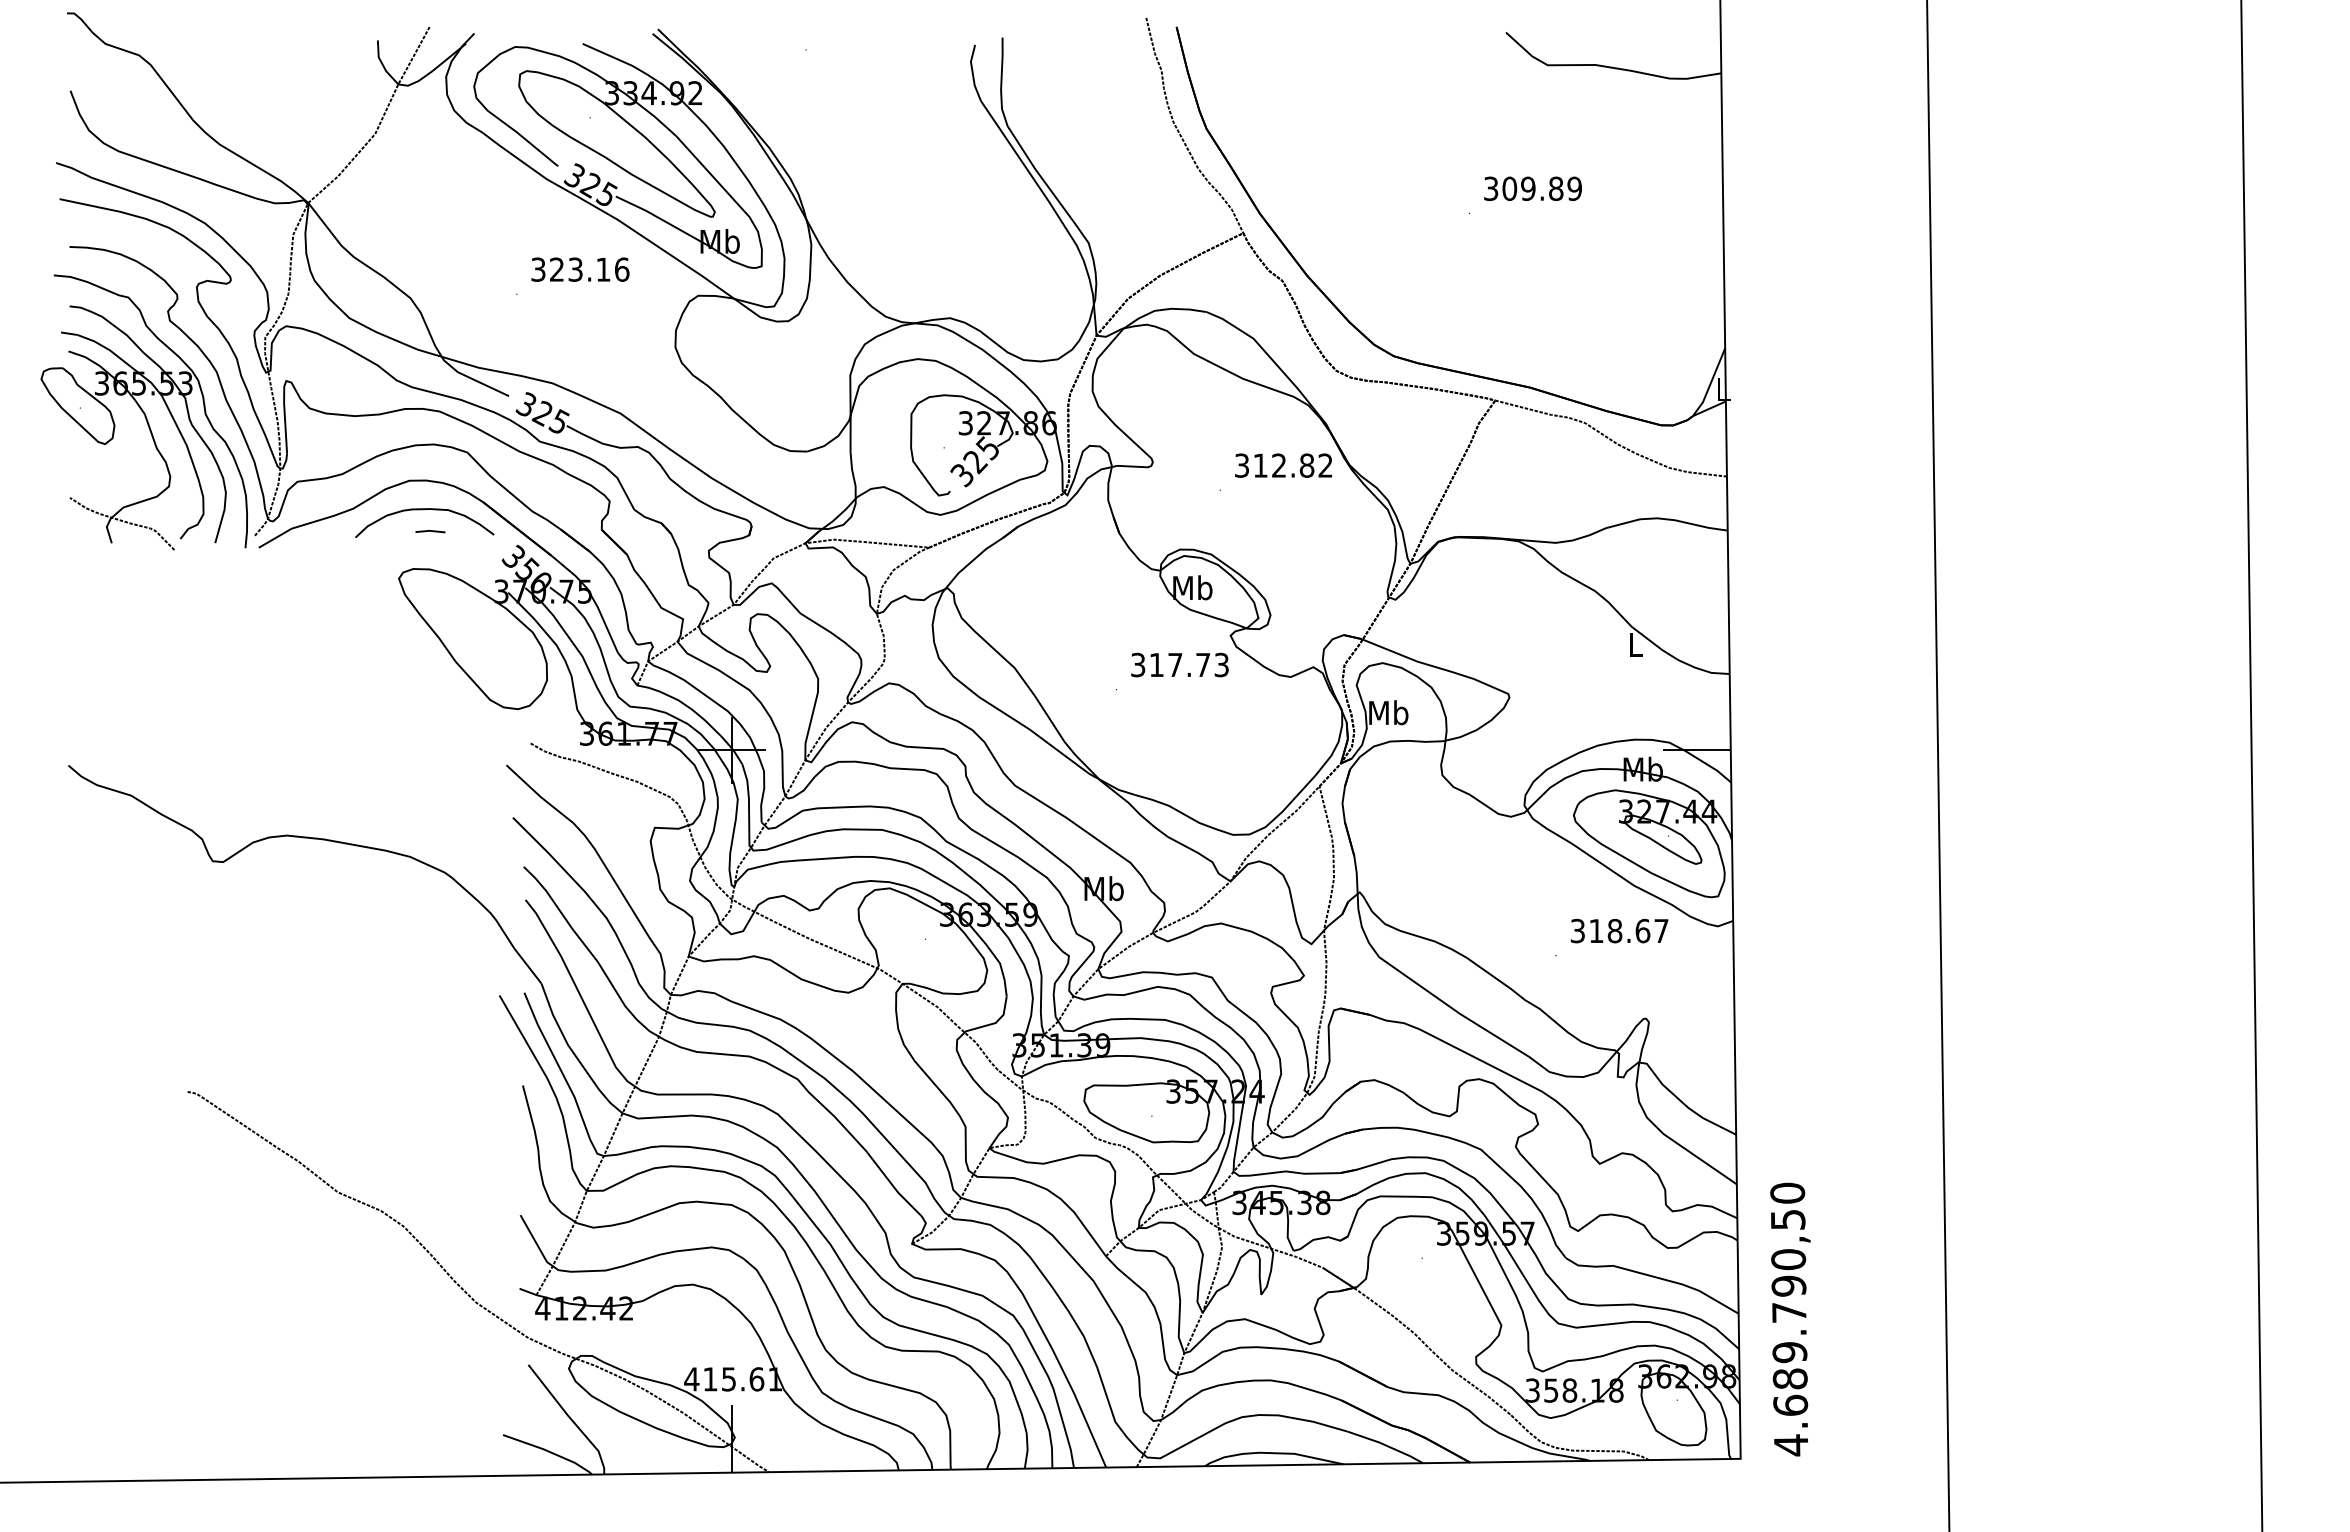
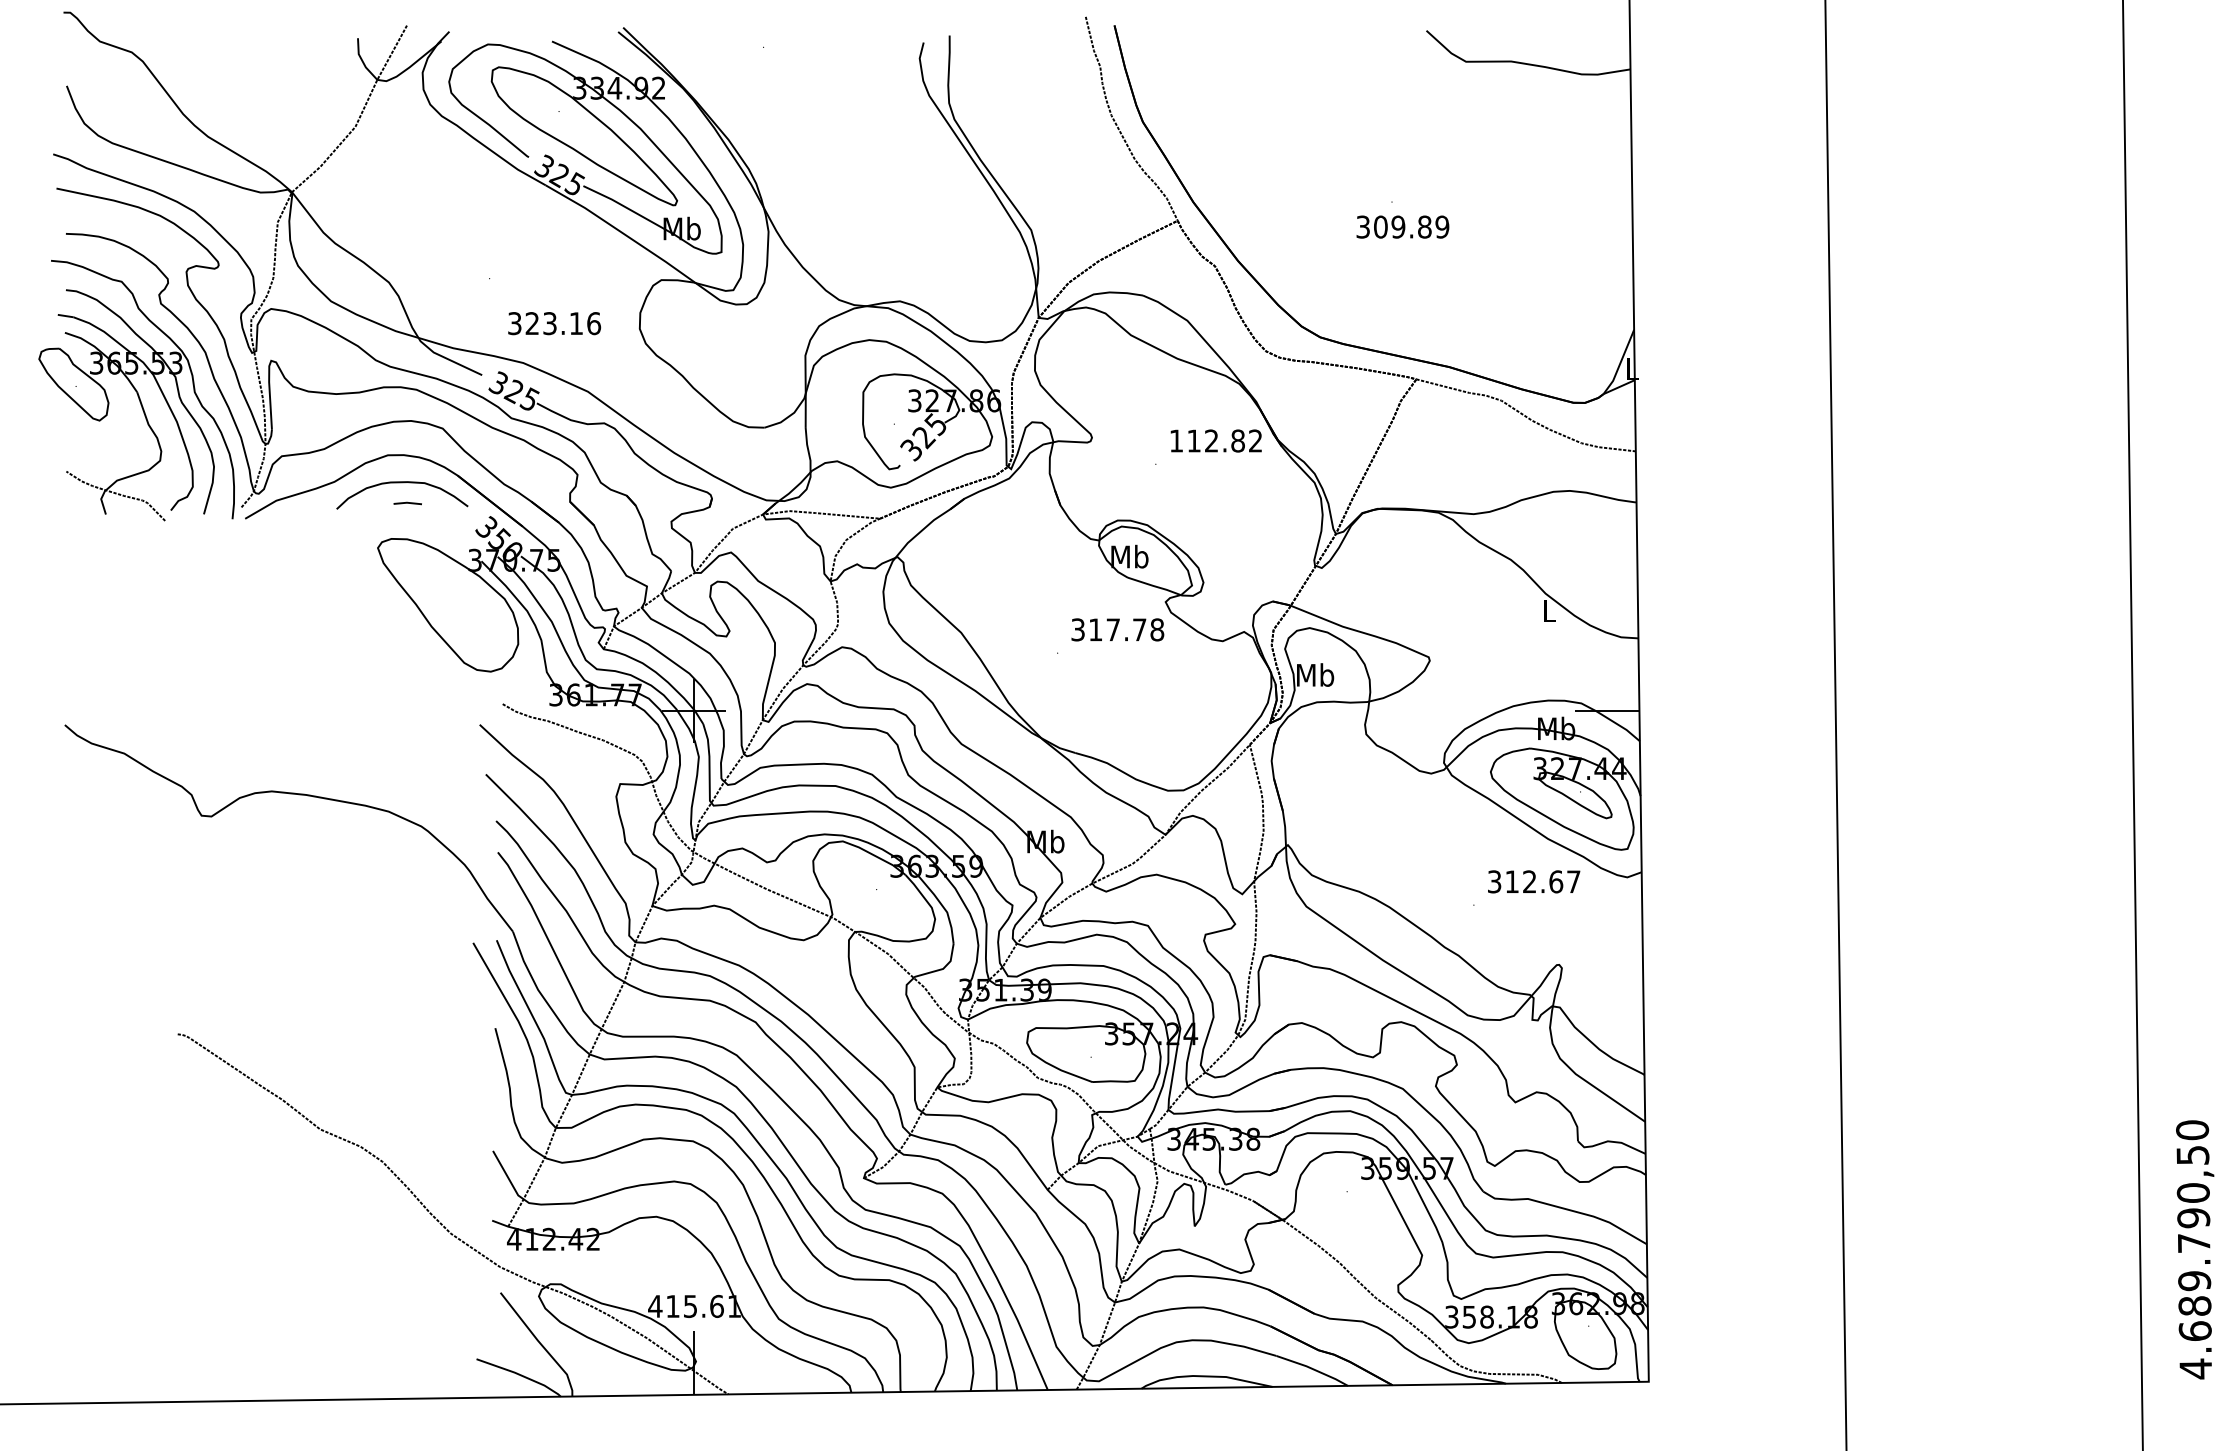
text: (1532, 188) -> (1402, 226), moved
text: (580, 269) -> (554, 323), moved
text: (1241, 465) -> (1175, 440), 312.82 -> 112.82
text: (1221, 665) -> (1157, 630), 317.73 -> 317.78
text: (1614, 931) -> (1529, 882), 318.67 -> 312.67
text: (1790, 1319) -> (2195, 1249), moved

